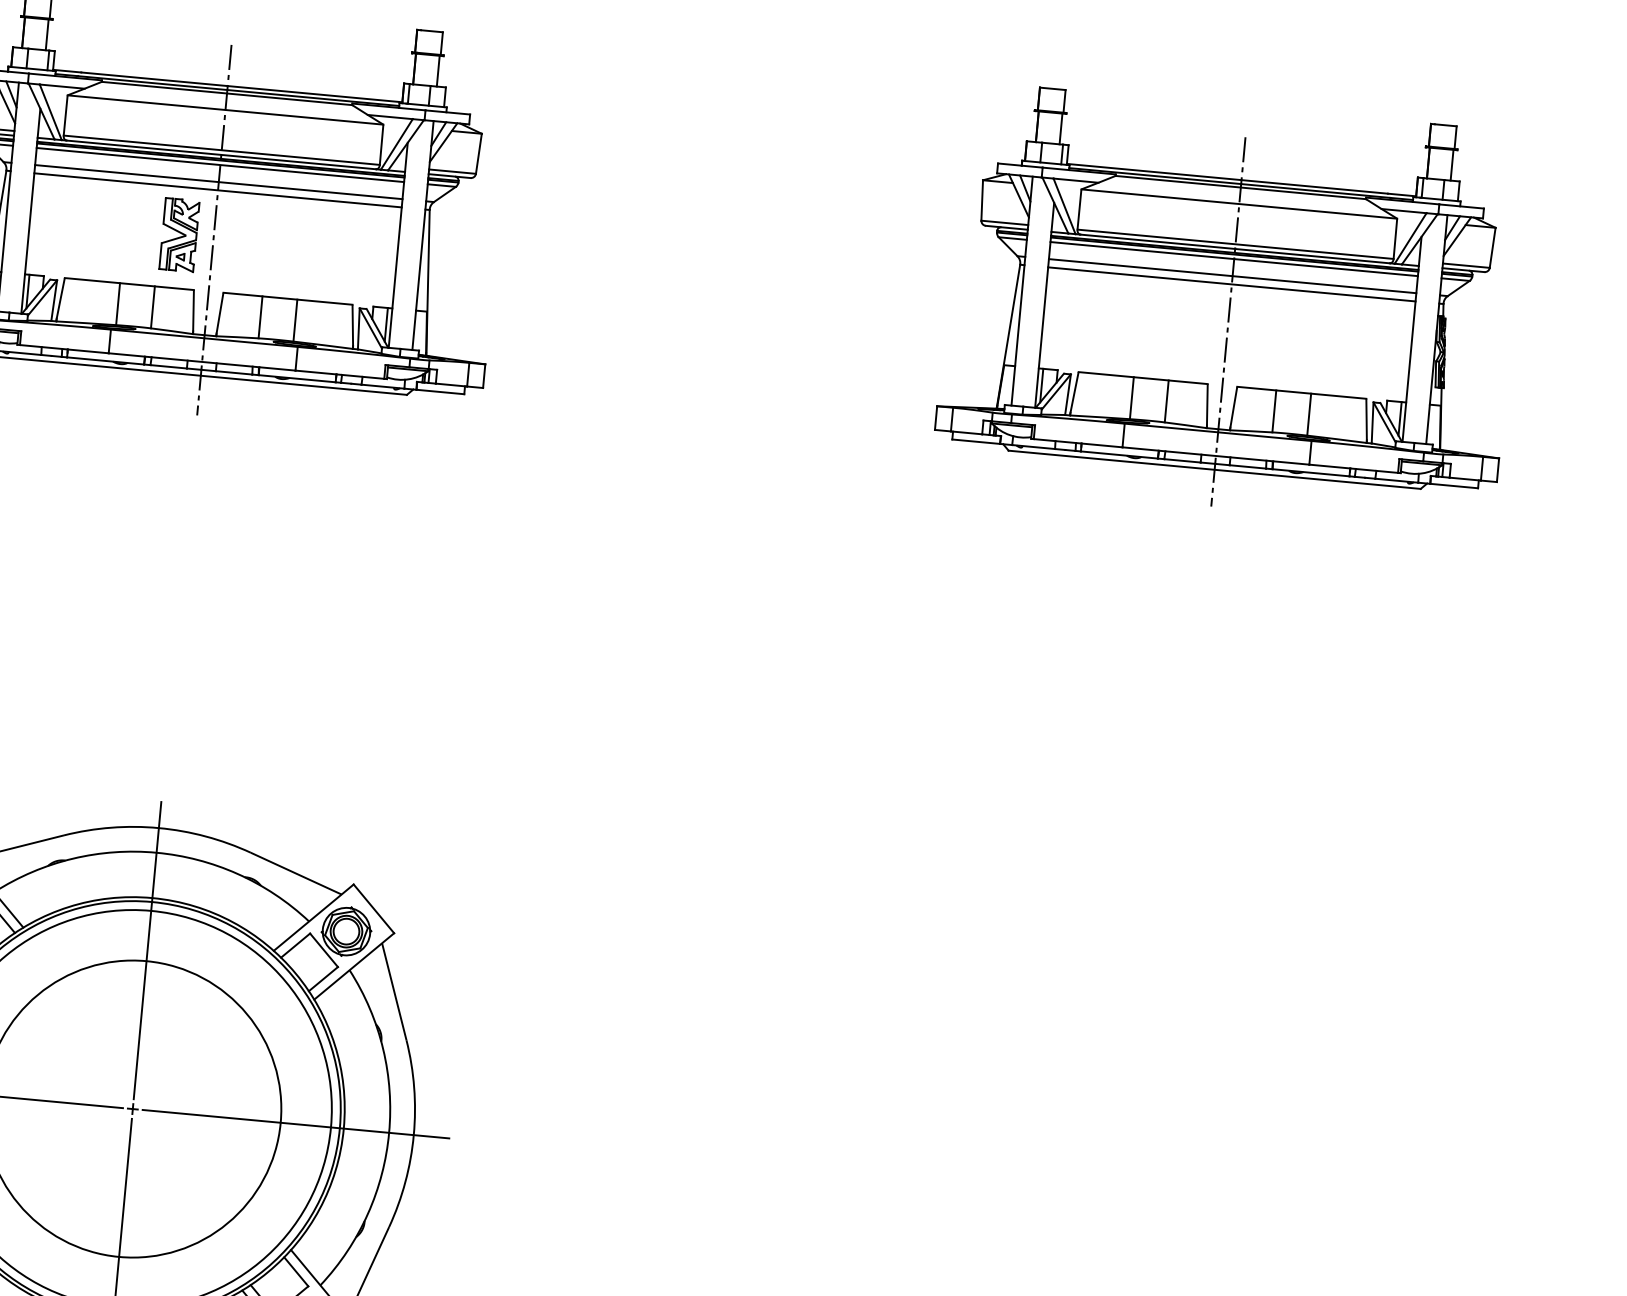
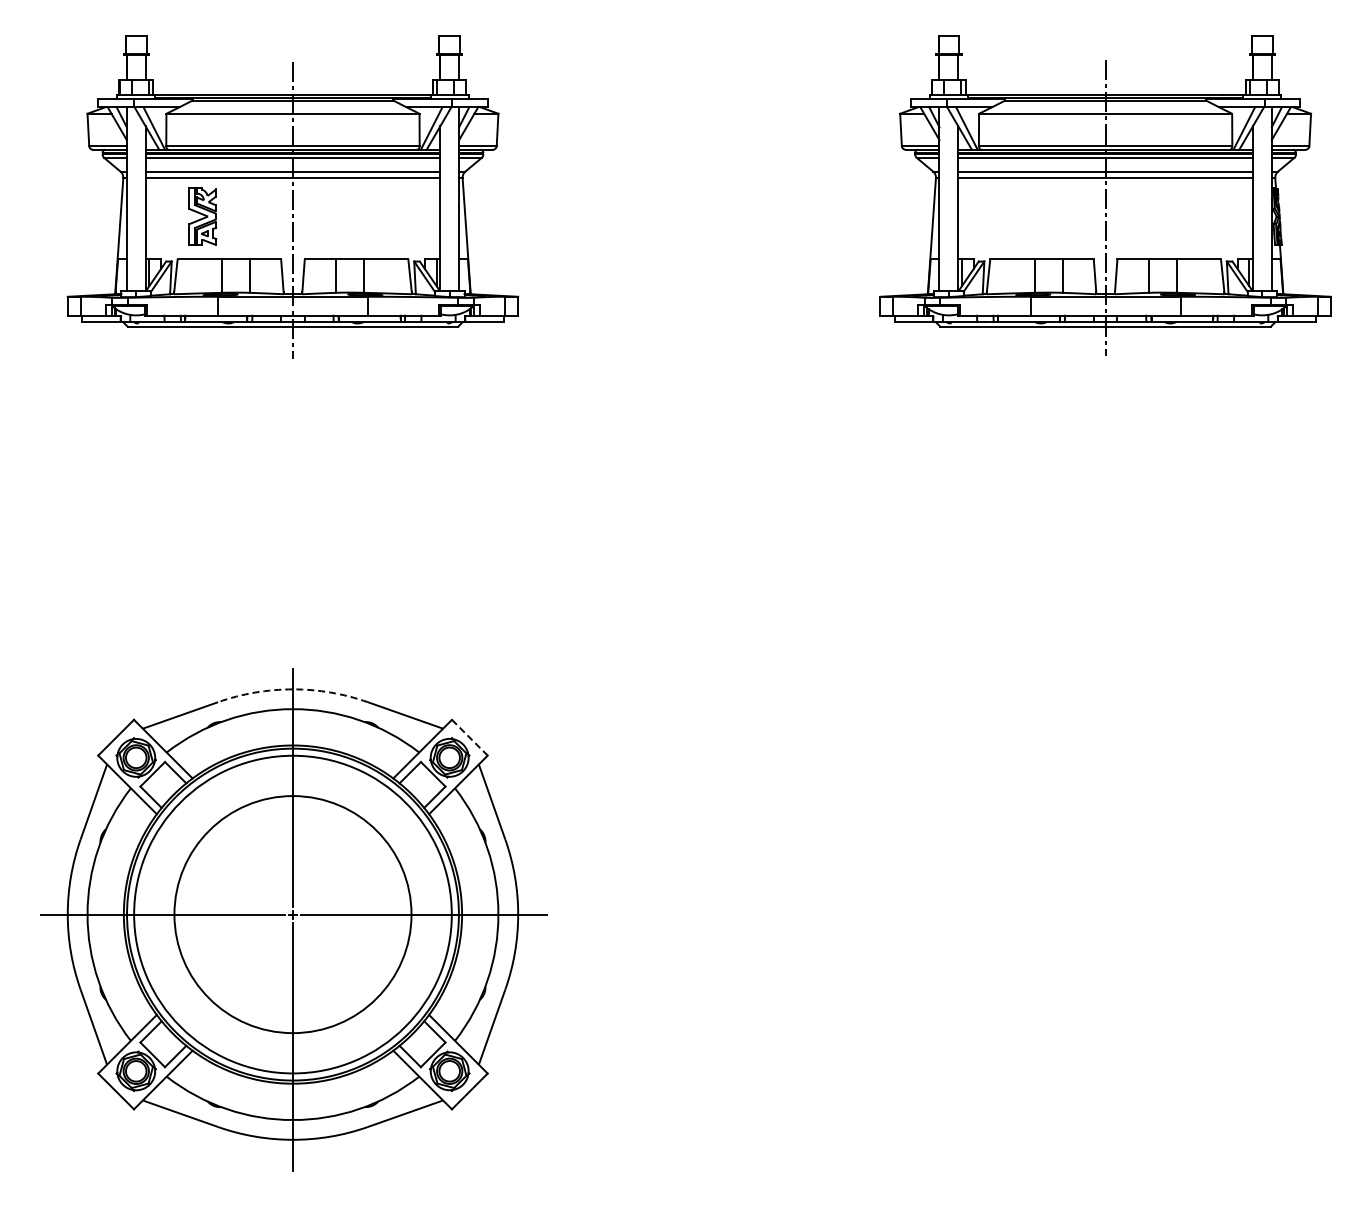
part: (179, 234) -> (202, 216), moved
arc: (158, 828) -> (292, 689), solid -> dashed
line: (374, 909) -> (470, 738), solid -> dashed

